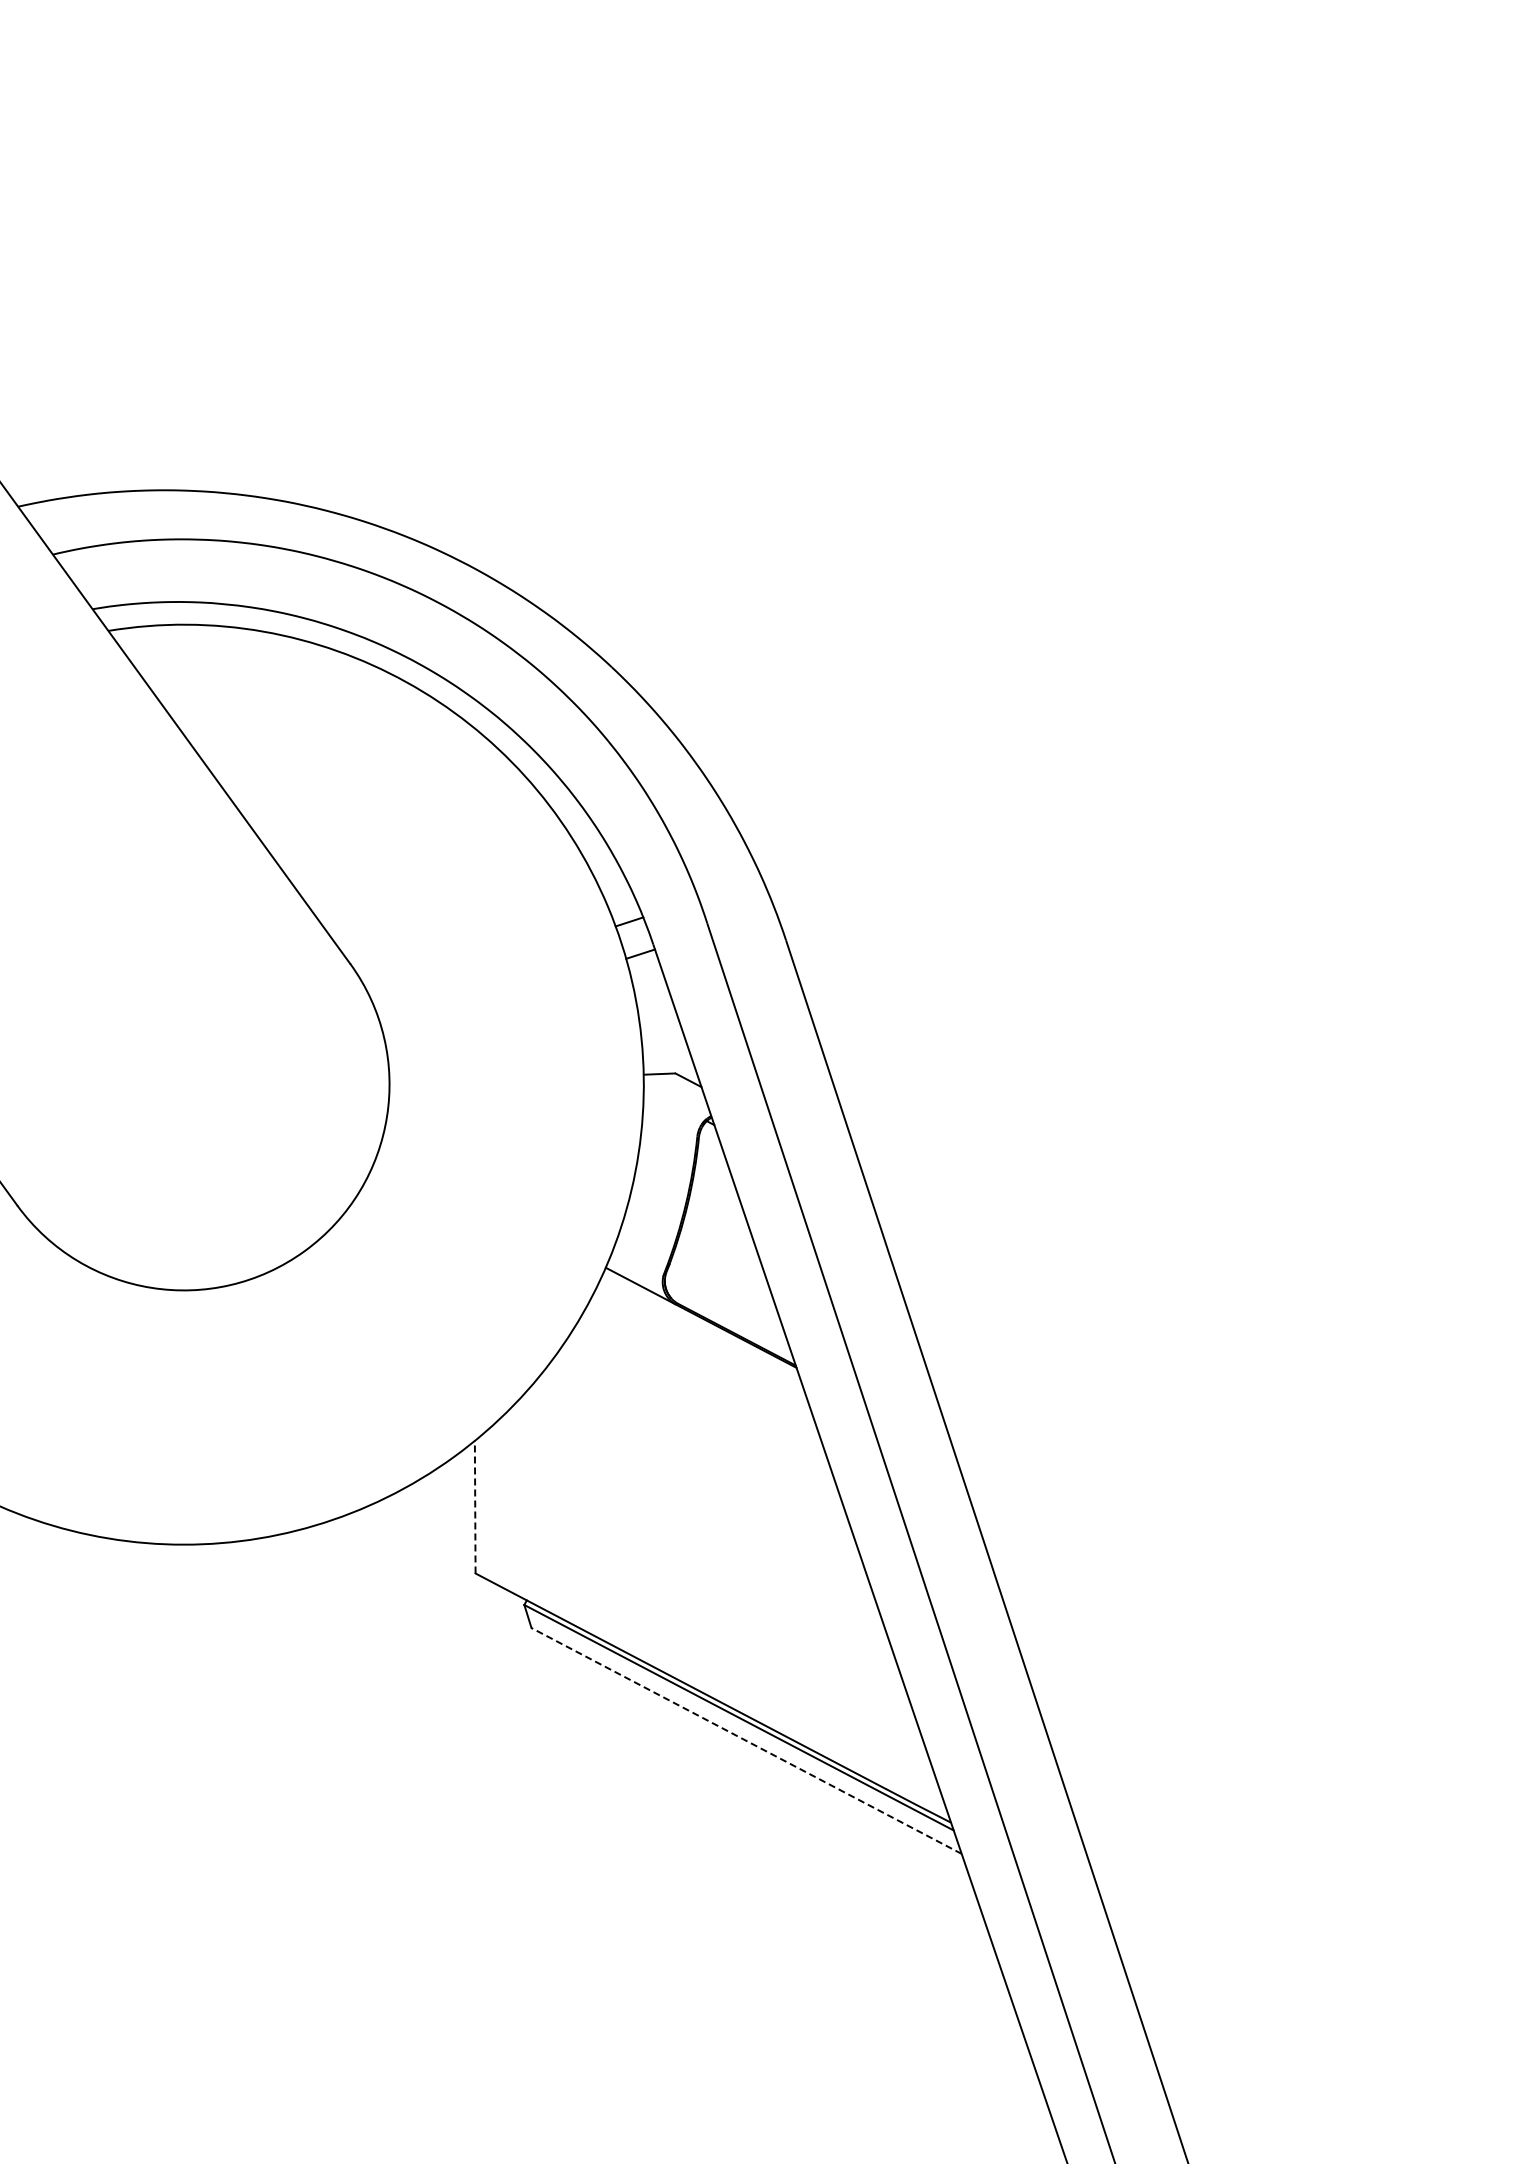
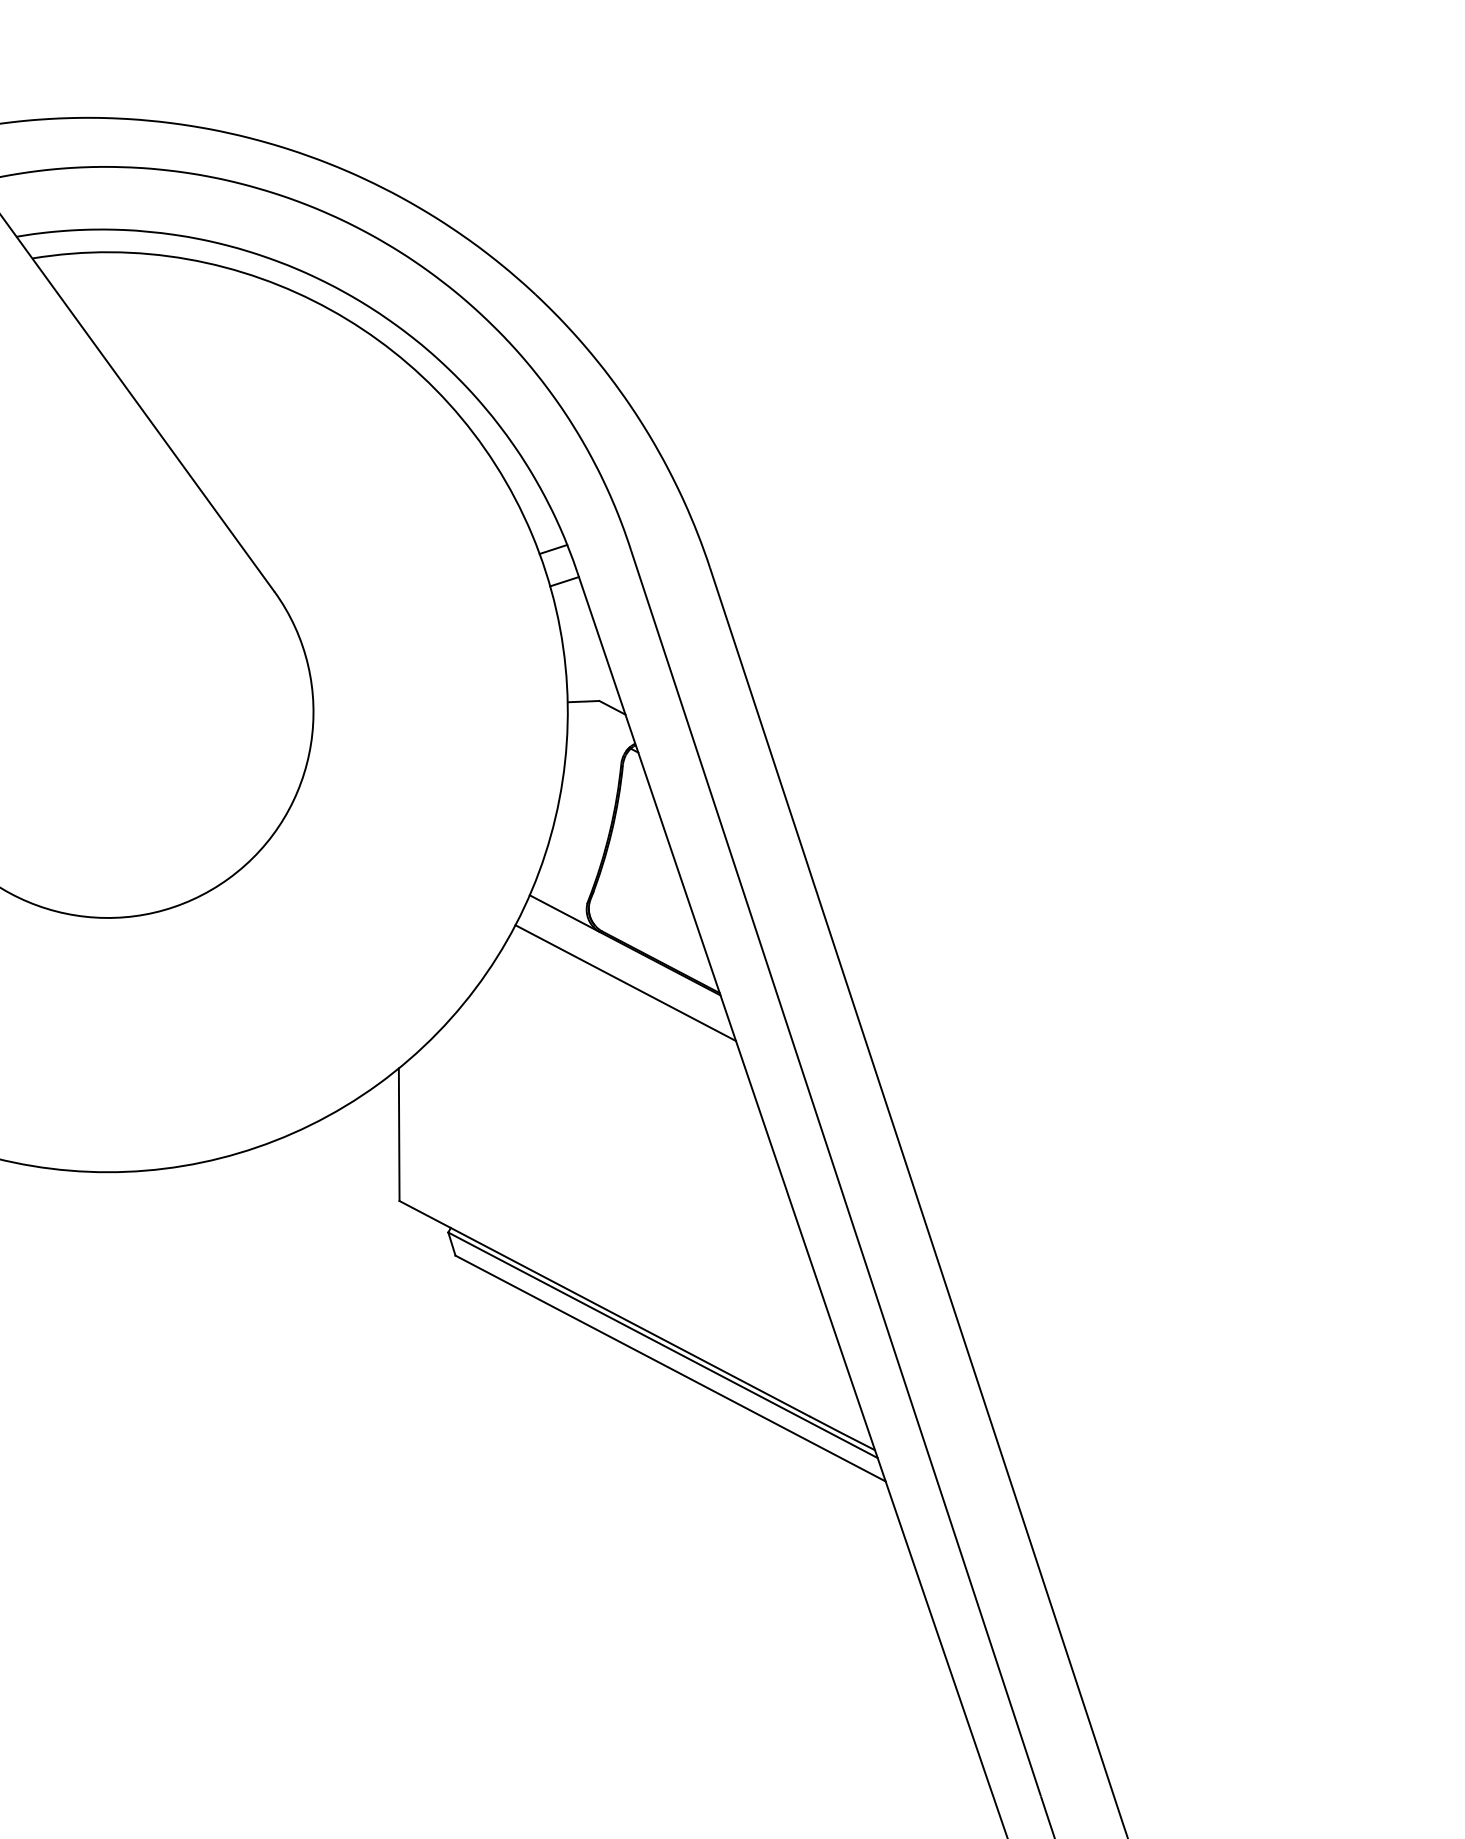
line: (701, 1355) -> (625, 983), added
line: (475, 1506) -> (399, 1134), dashed -> solid
line: (746, 1740) -> (670, 1368), dashed -> solid

